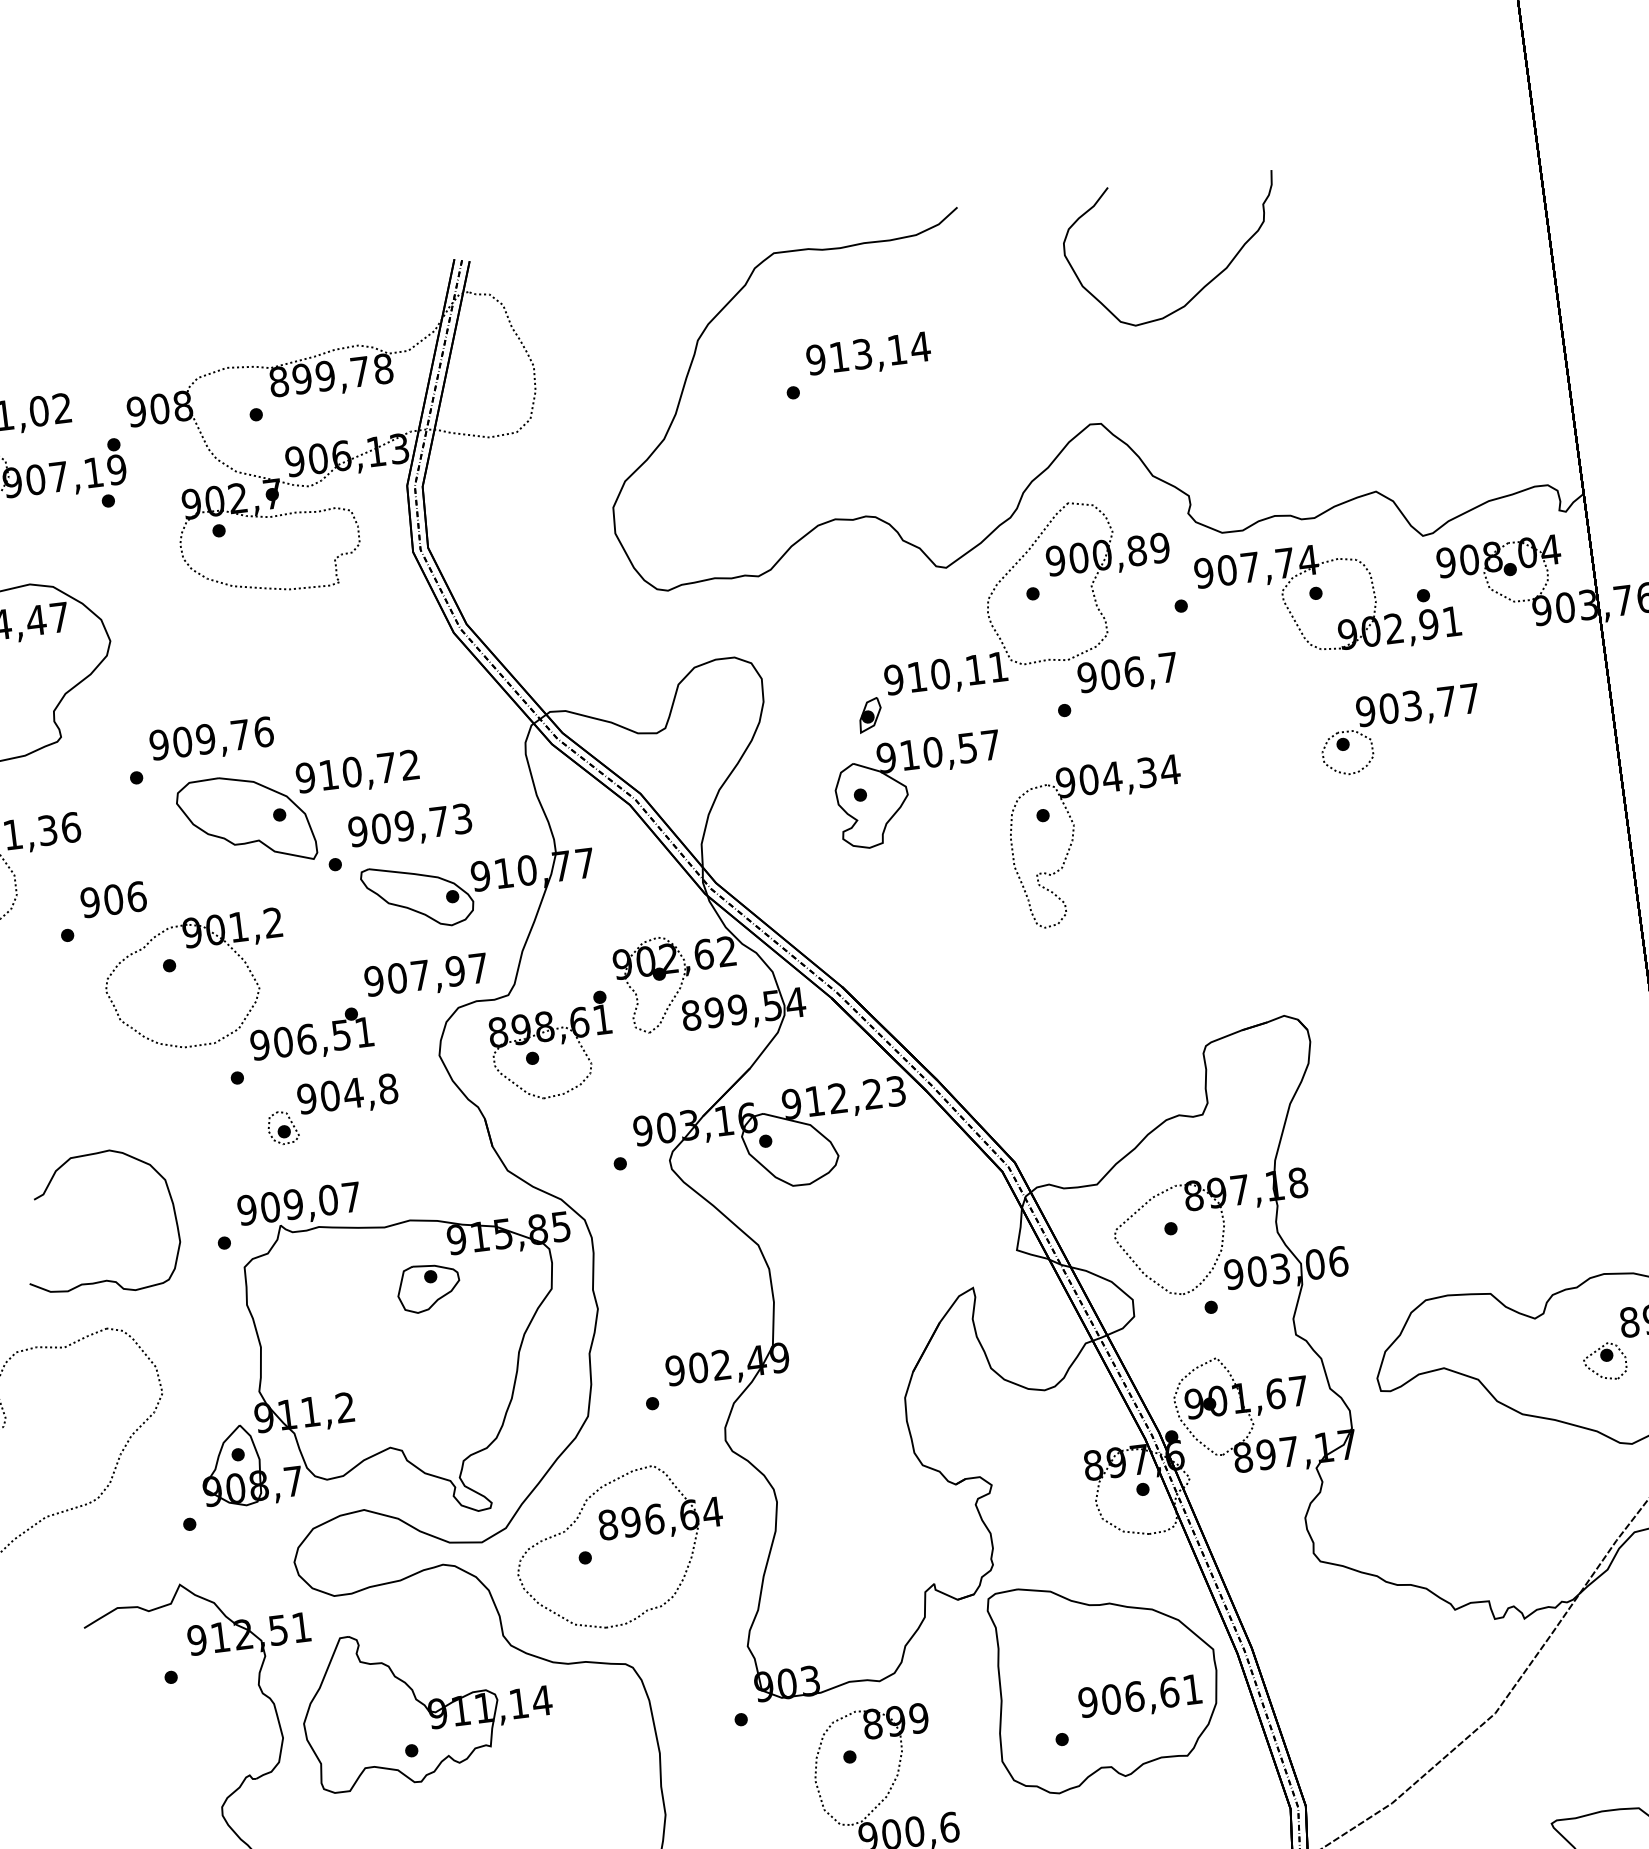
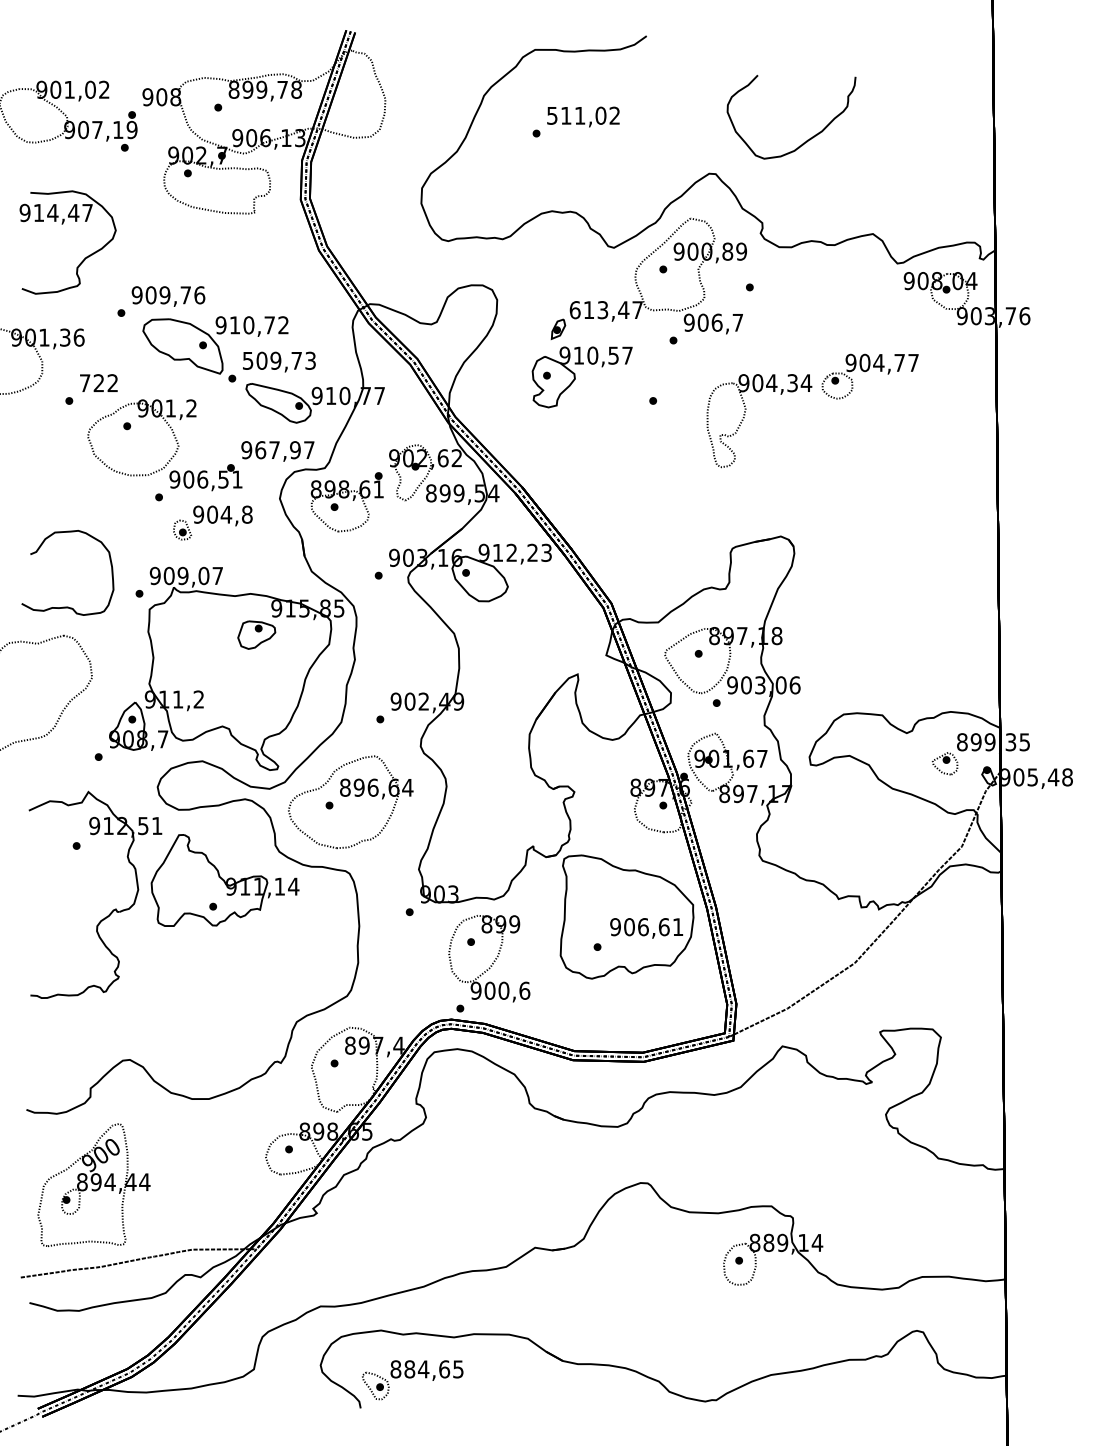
curve: (1203, 284) -> (807, 139), moved
text: (868, 352) -> (583, 115), 913,14 -> 511,02
part: (1327, 598) -> (836, 293), removed
text: (944, 674) -> (605, 310), 910,11 -> 613,47
text: (1411, 705) -> (878, 362), 903,77 -> 904,77
text: (357, 831) -> (247, 360), 909,73 -> 509,73
part: (1074, 836) -> (745, 415), moved
text: (112, 900) -> (98, 383), 906 -> 722
text: (396, 977) -> (260, 449), 907,97 -> 967,97

